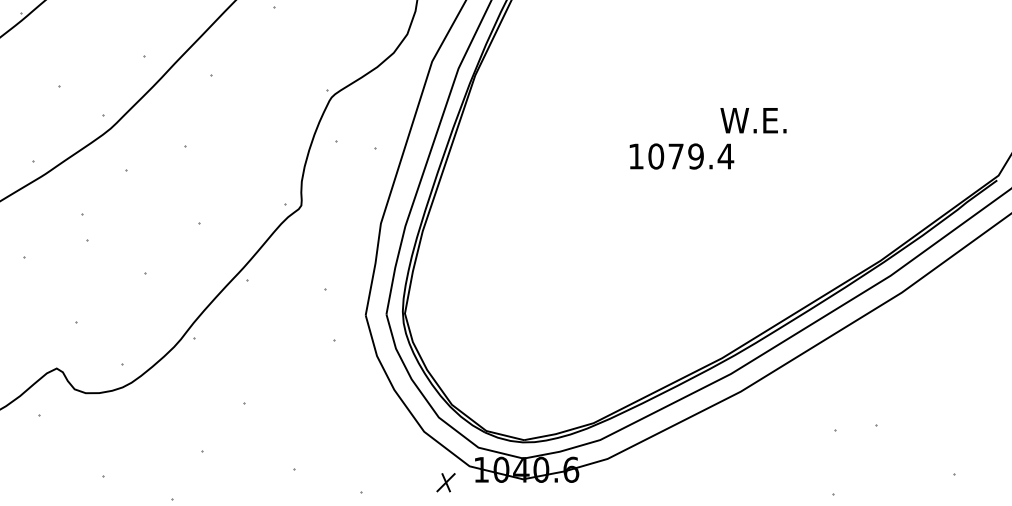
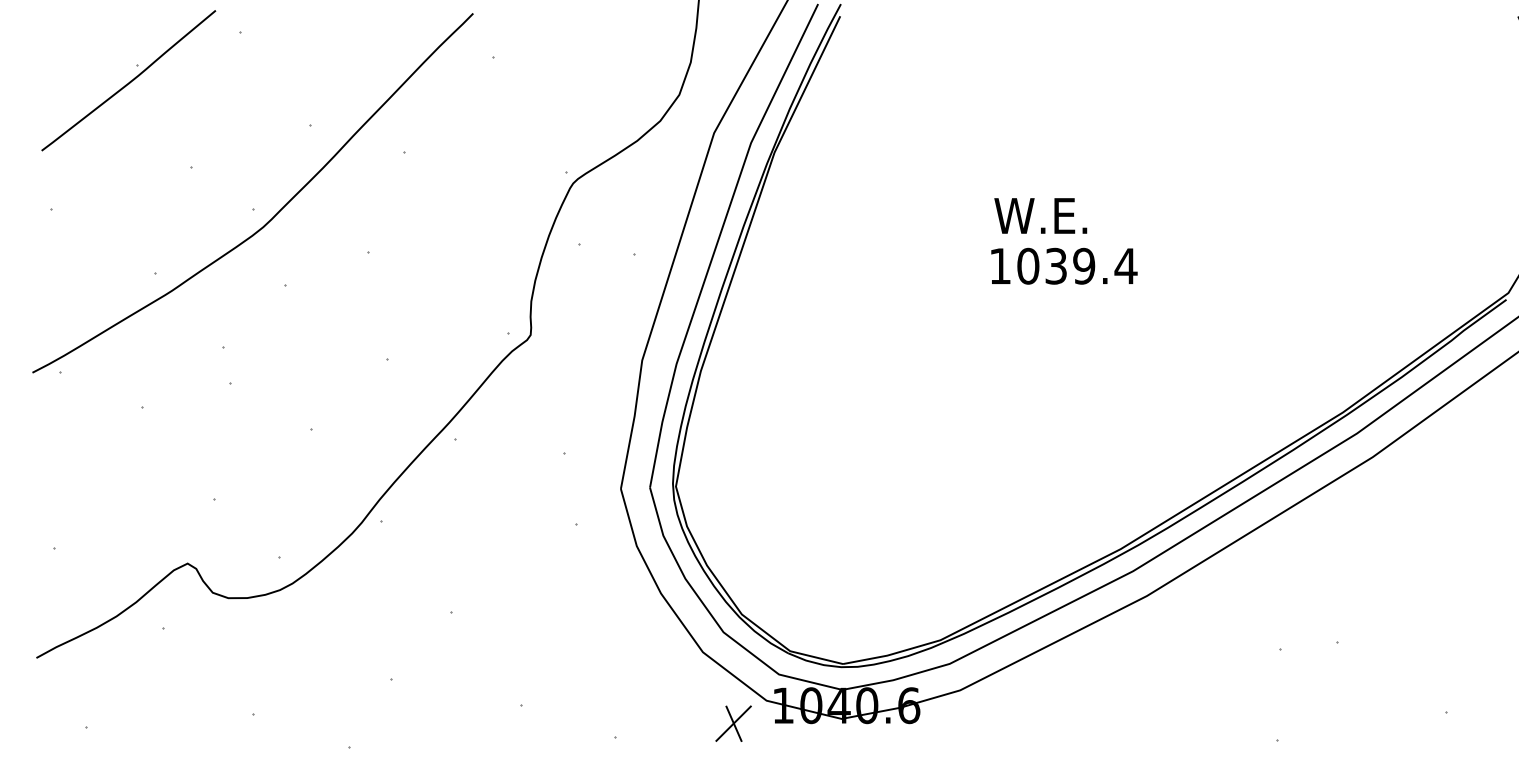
text: (753, 120) -> (1040, 215), moved
text: (675, 155) -> (1055, 265), 1079.4 -> 1039.4
part: (445, 482) -> (733, 723), size x1.43

